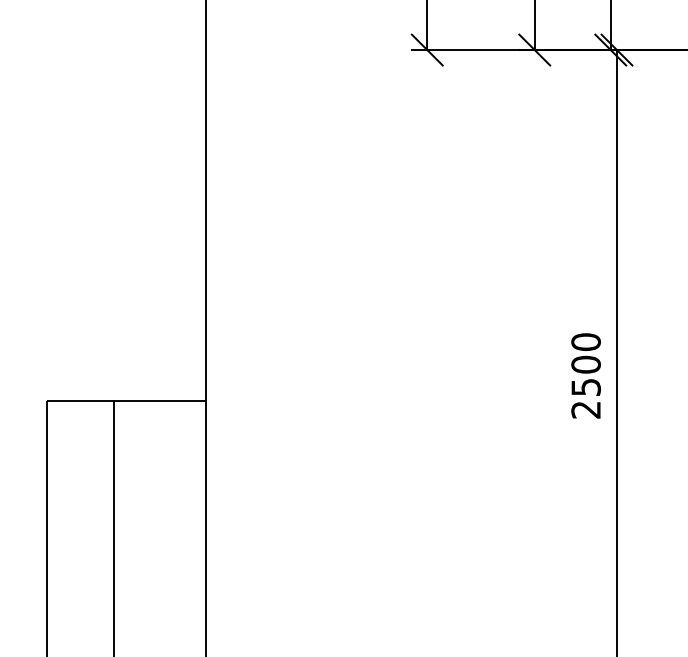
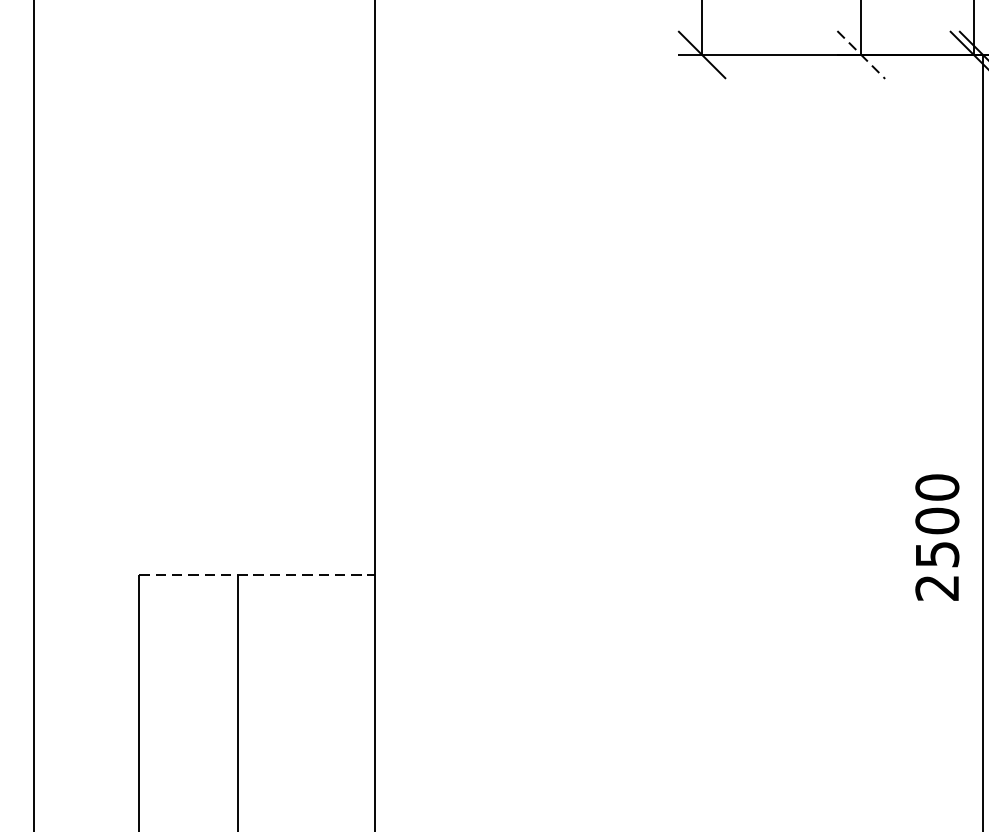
line: (534, 50) -> (860, 55), solid -> dashed
line: (127, 401) -> (258, 575), solid -> dashed

